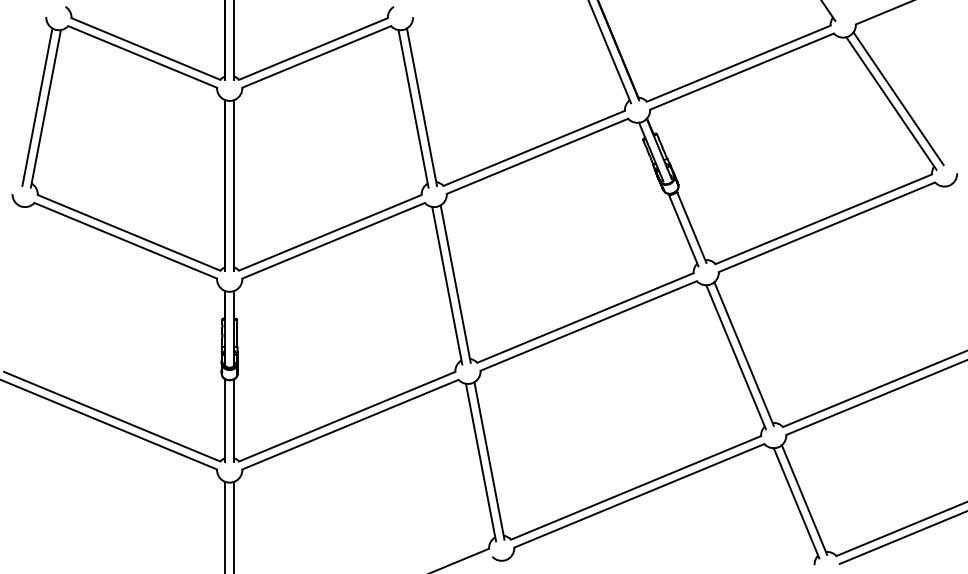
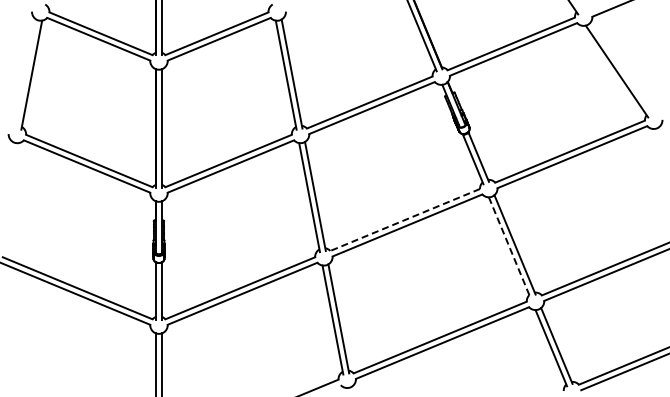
line: (897, 99) -> (621, 68), removed
line: (36, 106) -> (25, 73), removed
line: (584, 318) -> (404, 220), solid -> dashed
line: (736, 357) -> (509, 247), solid -> dashed

